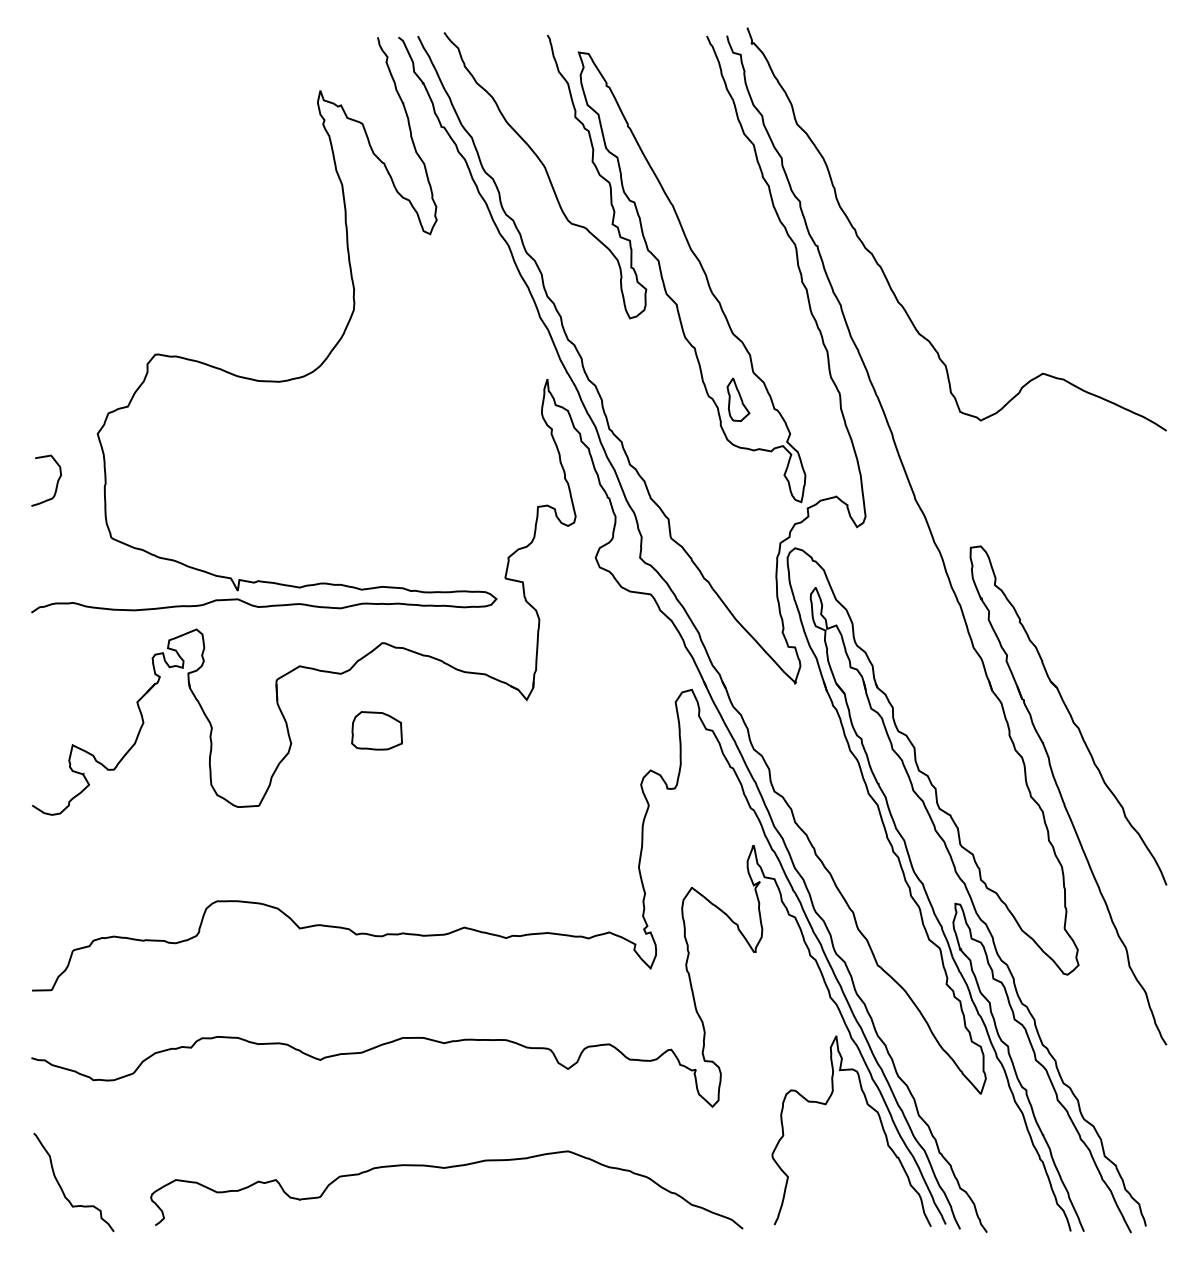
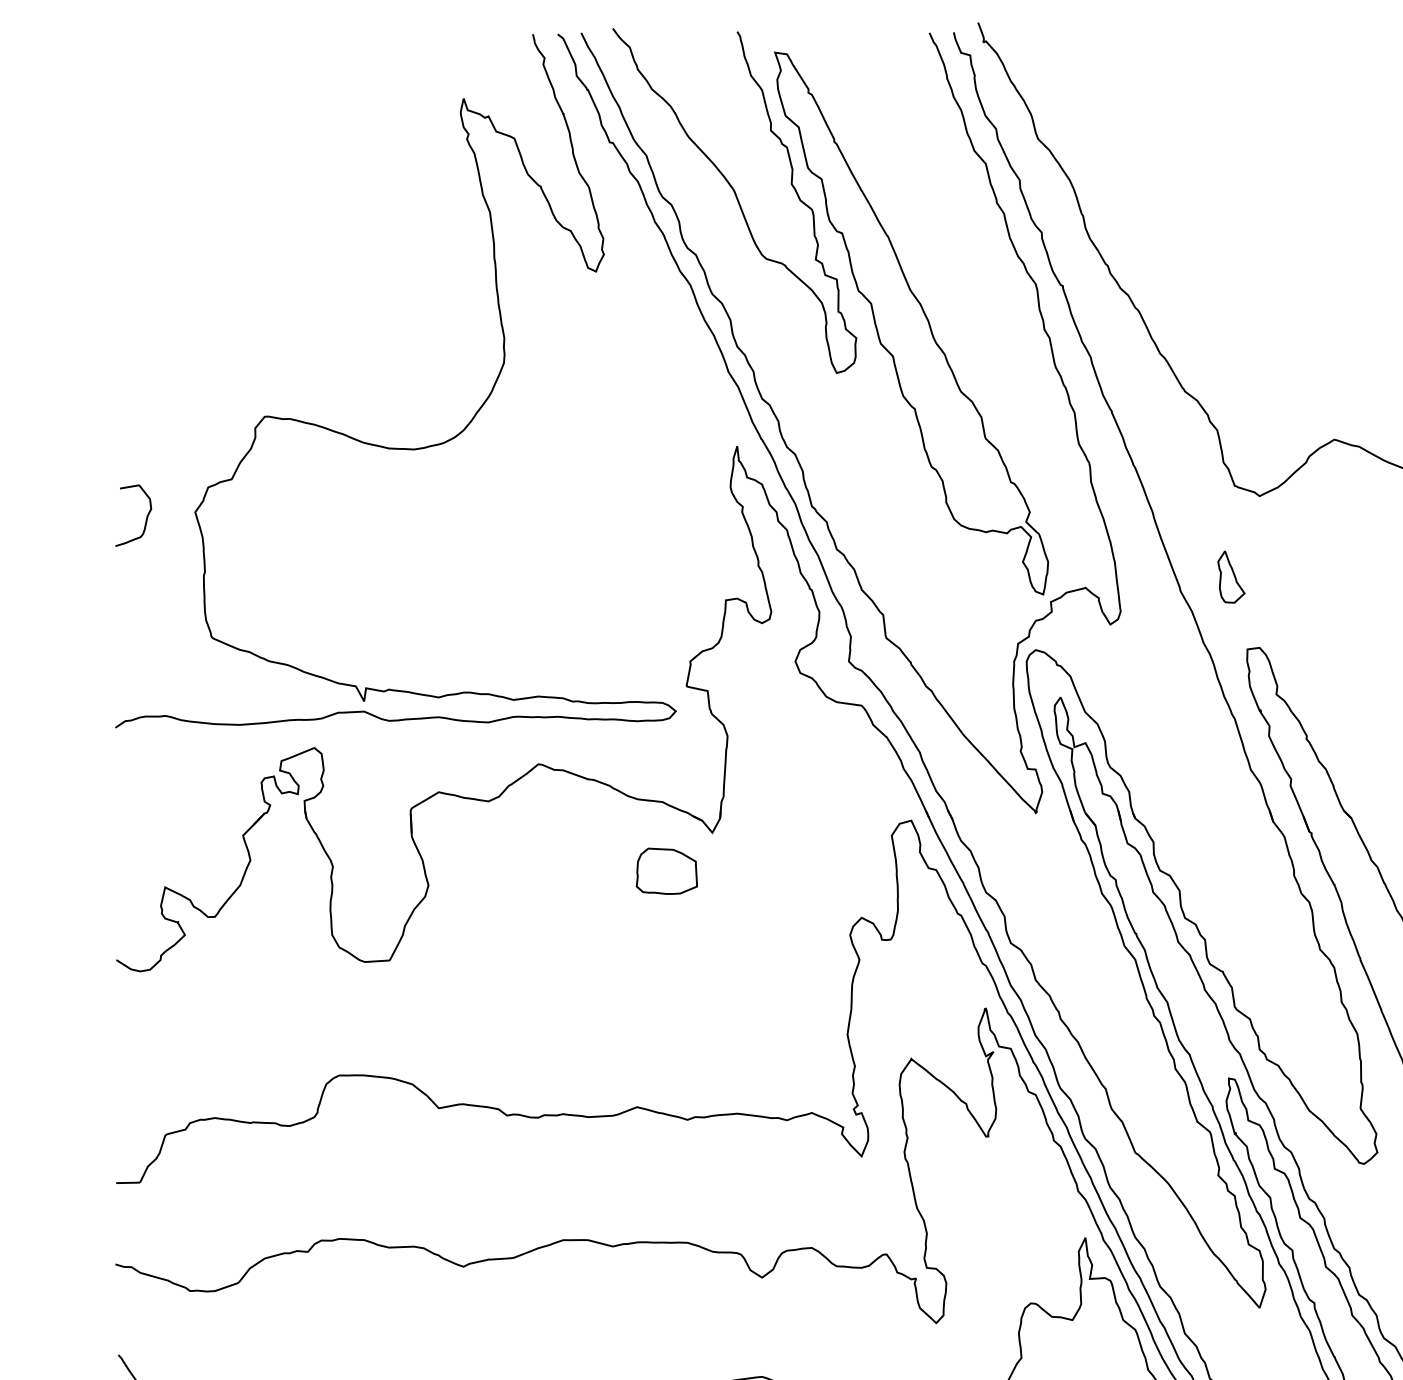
part: (738, 399) -> (1231, 576), moved
curve: (56, 482) -> (145, 517), moved
part: (376, 730) -> (666, 870), moved

